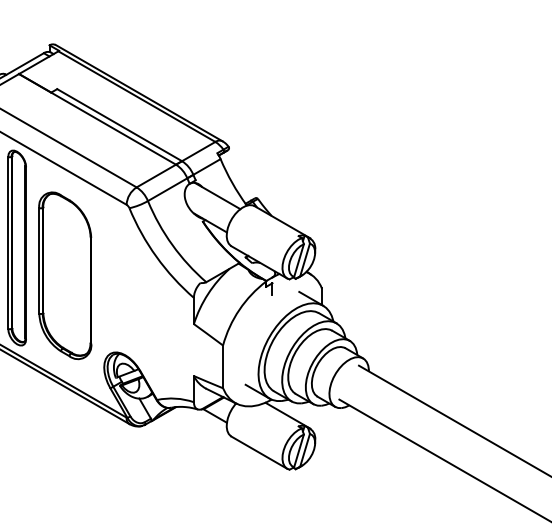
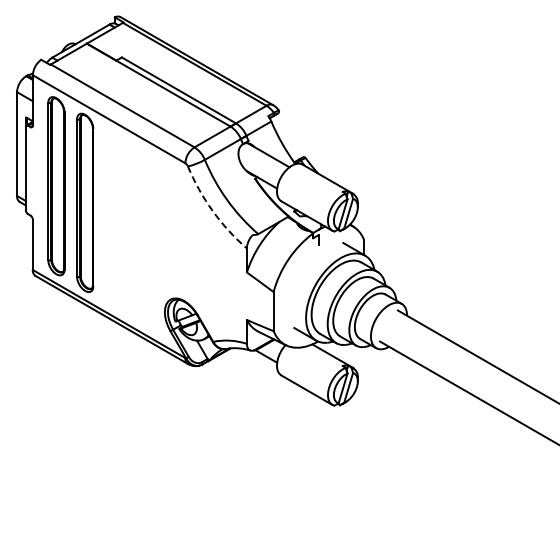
arc: (156, 256) -> (212, 210), solid -> dashed
part: (64, 276) -> (128, 228), removed

